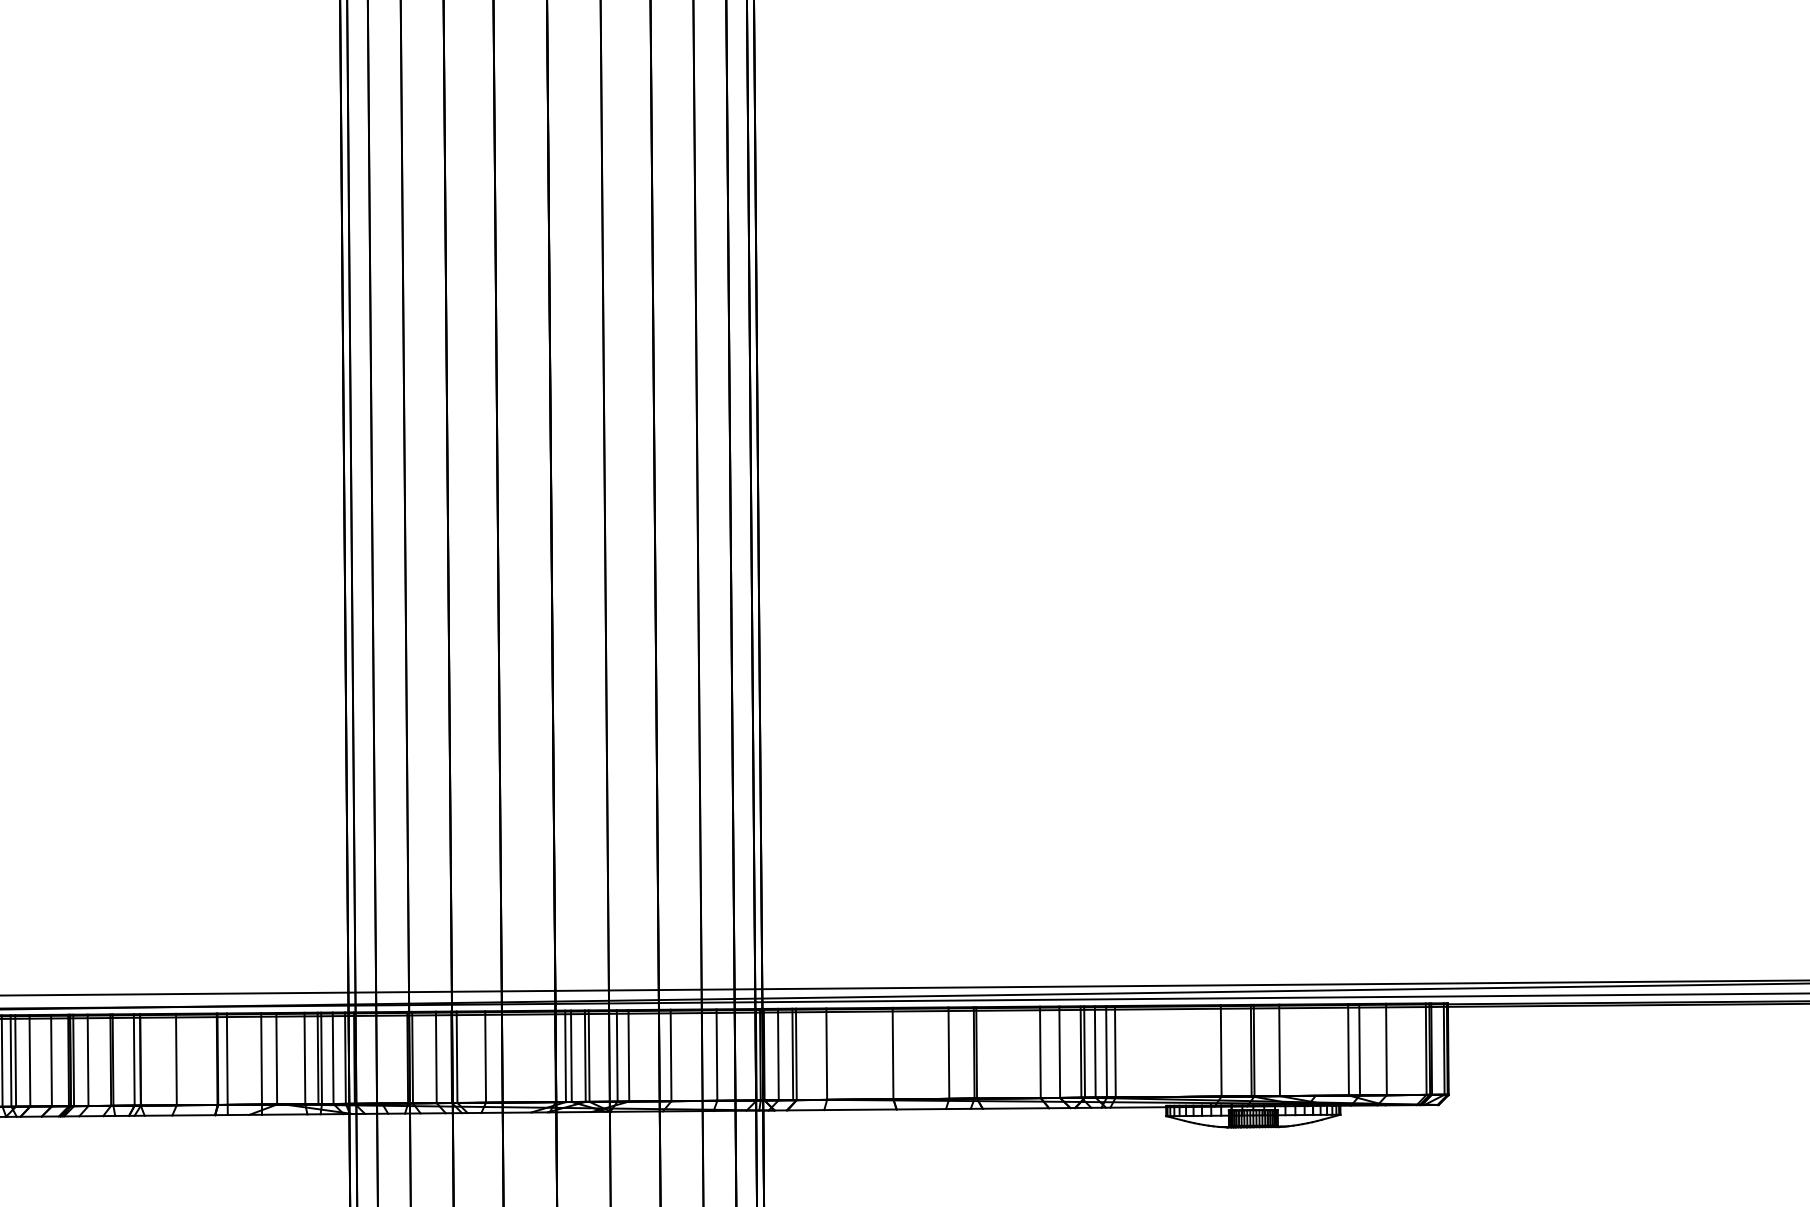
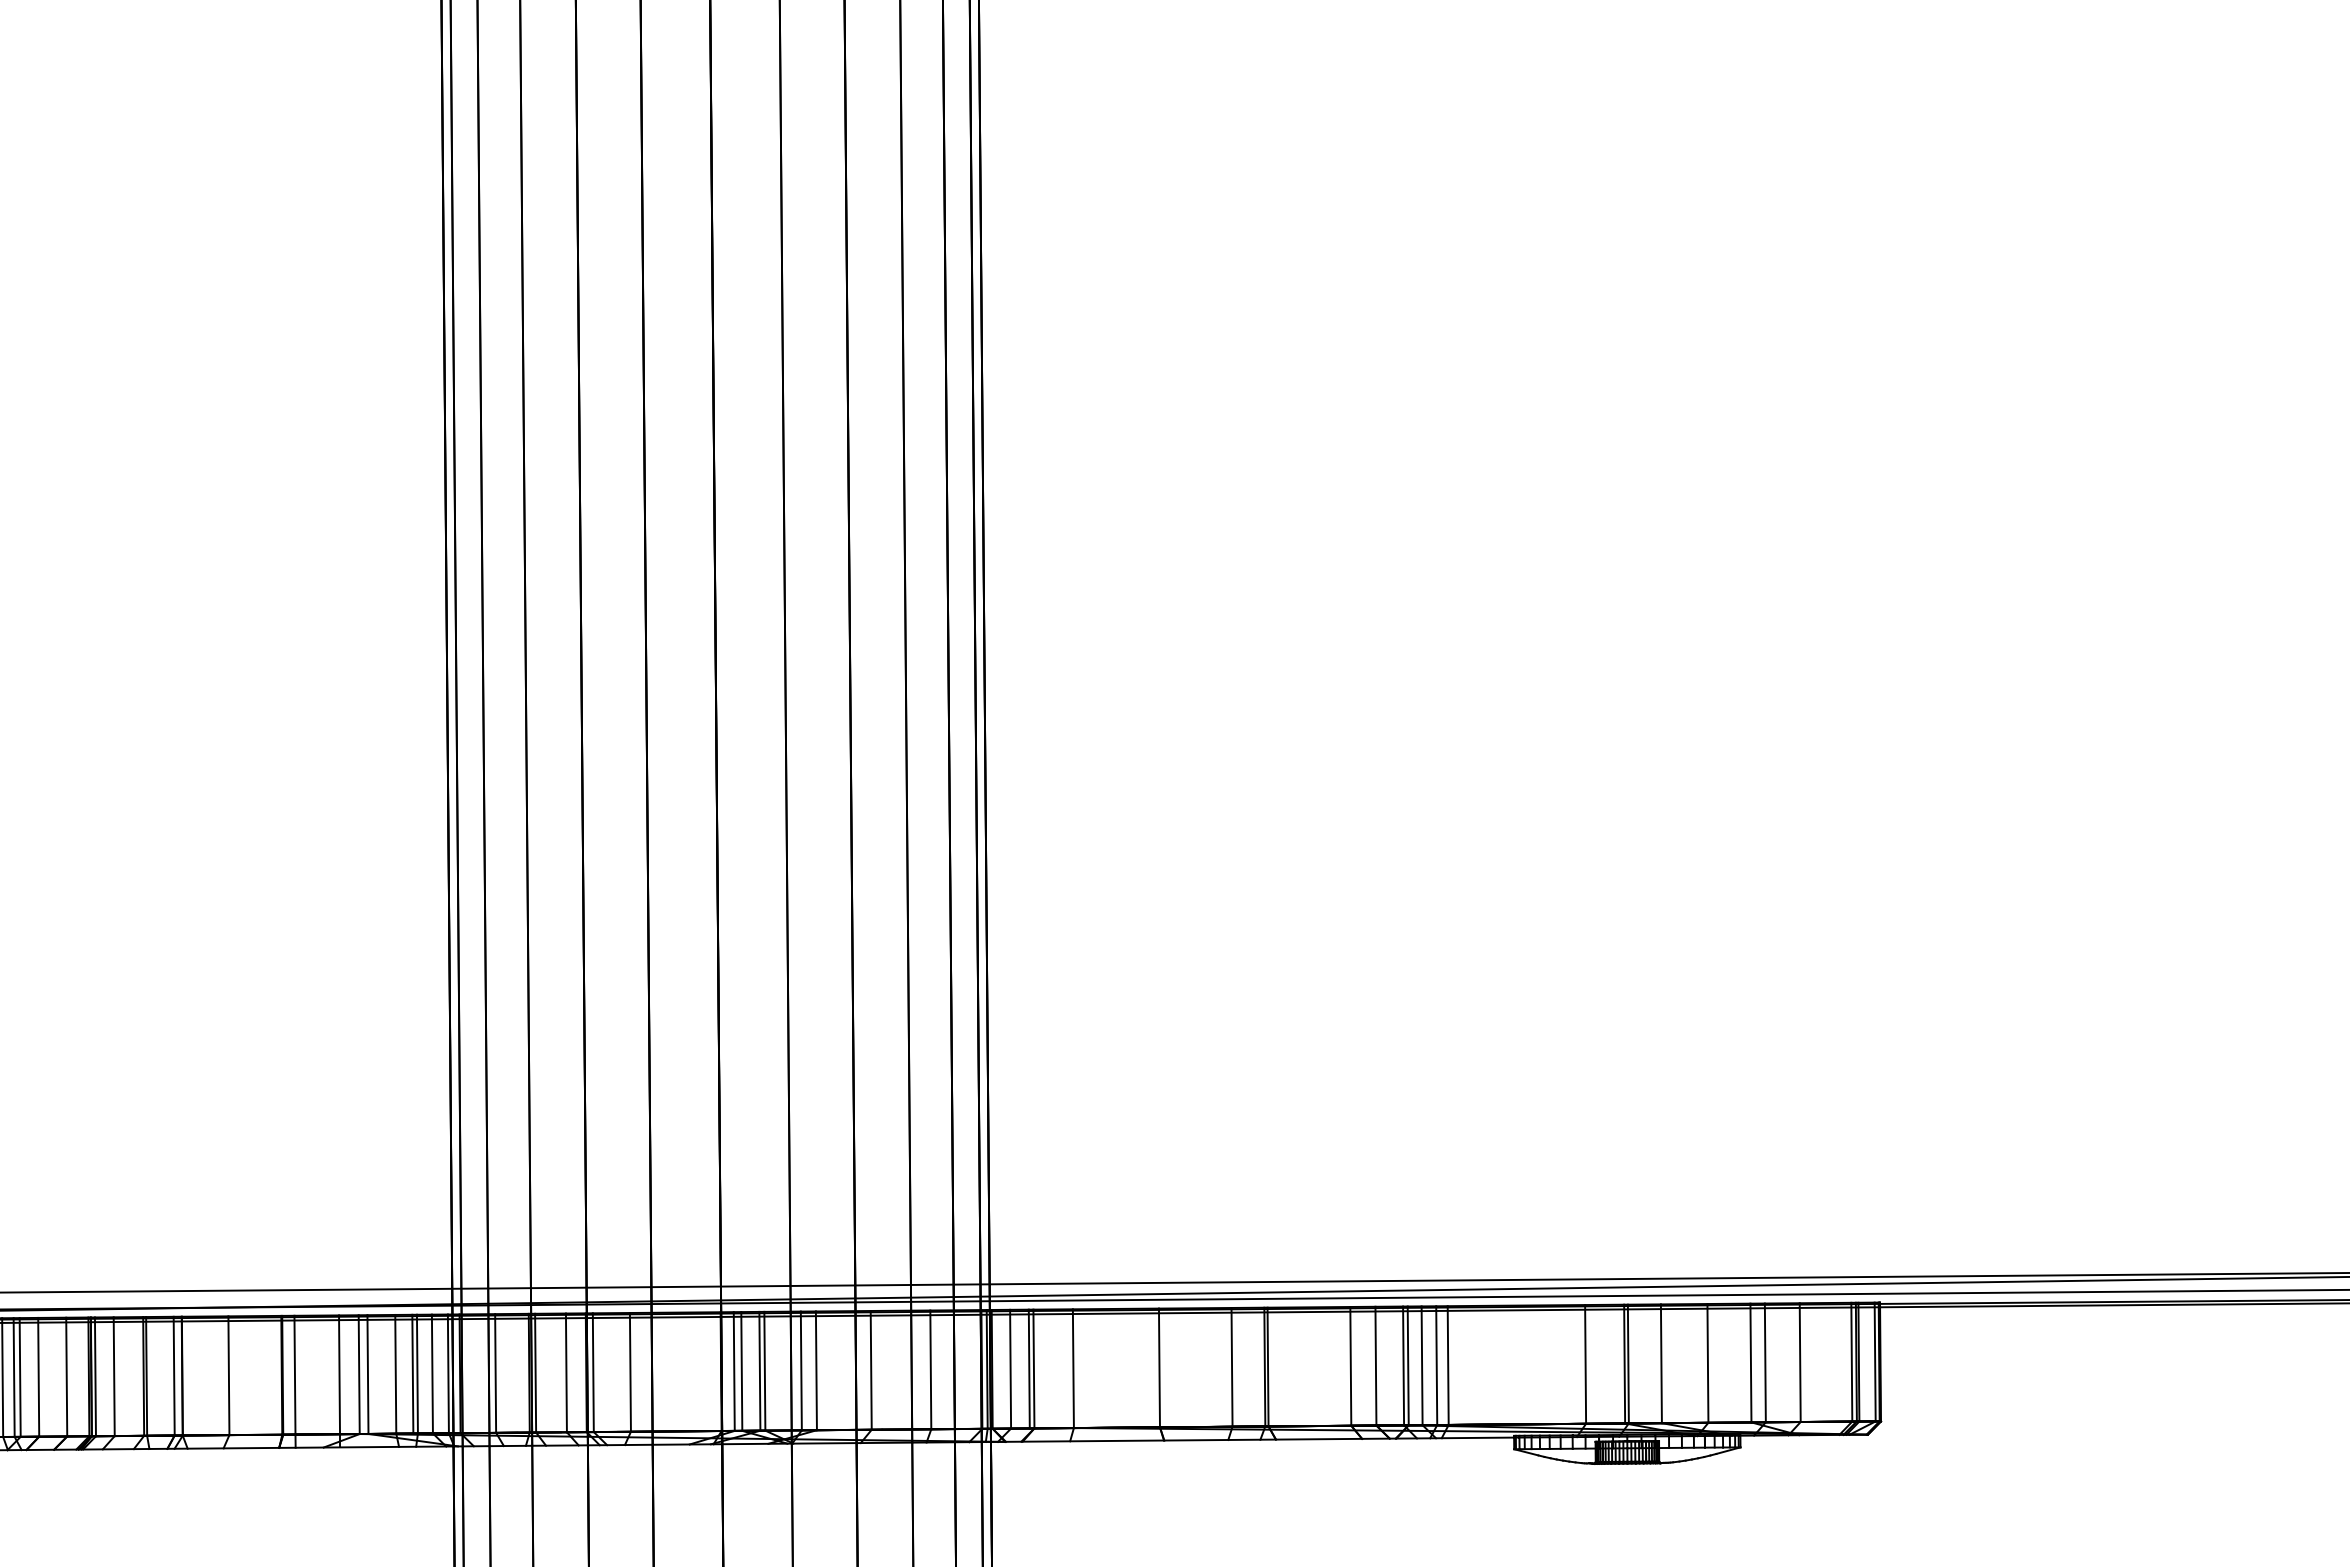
line: (1315, 1050) -> (1707, 1363), added
line: (381, 1057) -> (495, 1373), added
line: (283, 1058) -> (367, 1374), added

